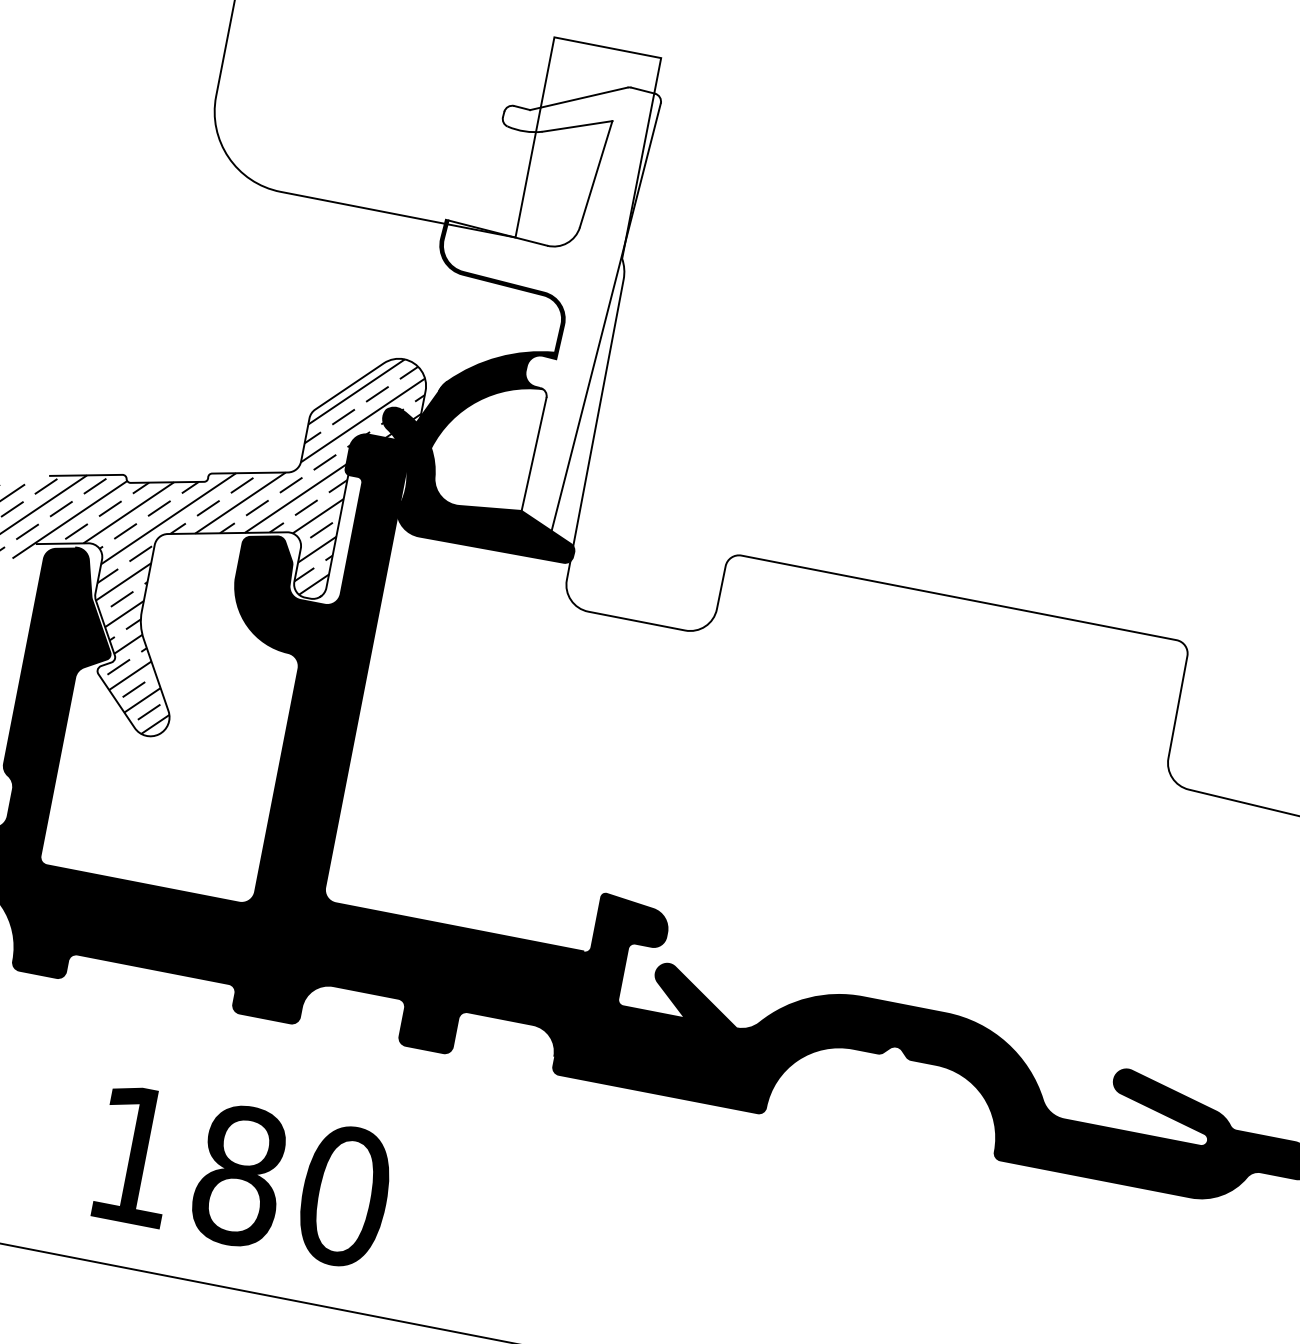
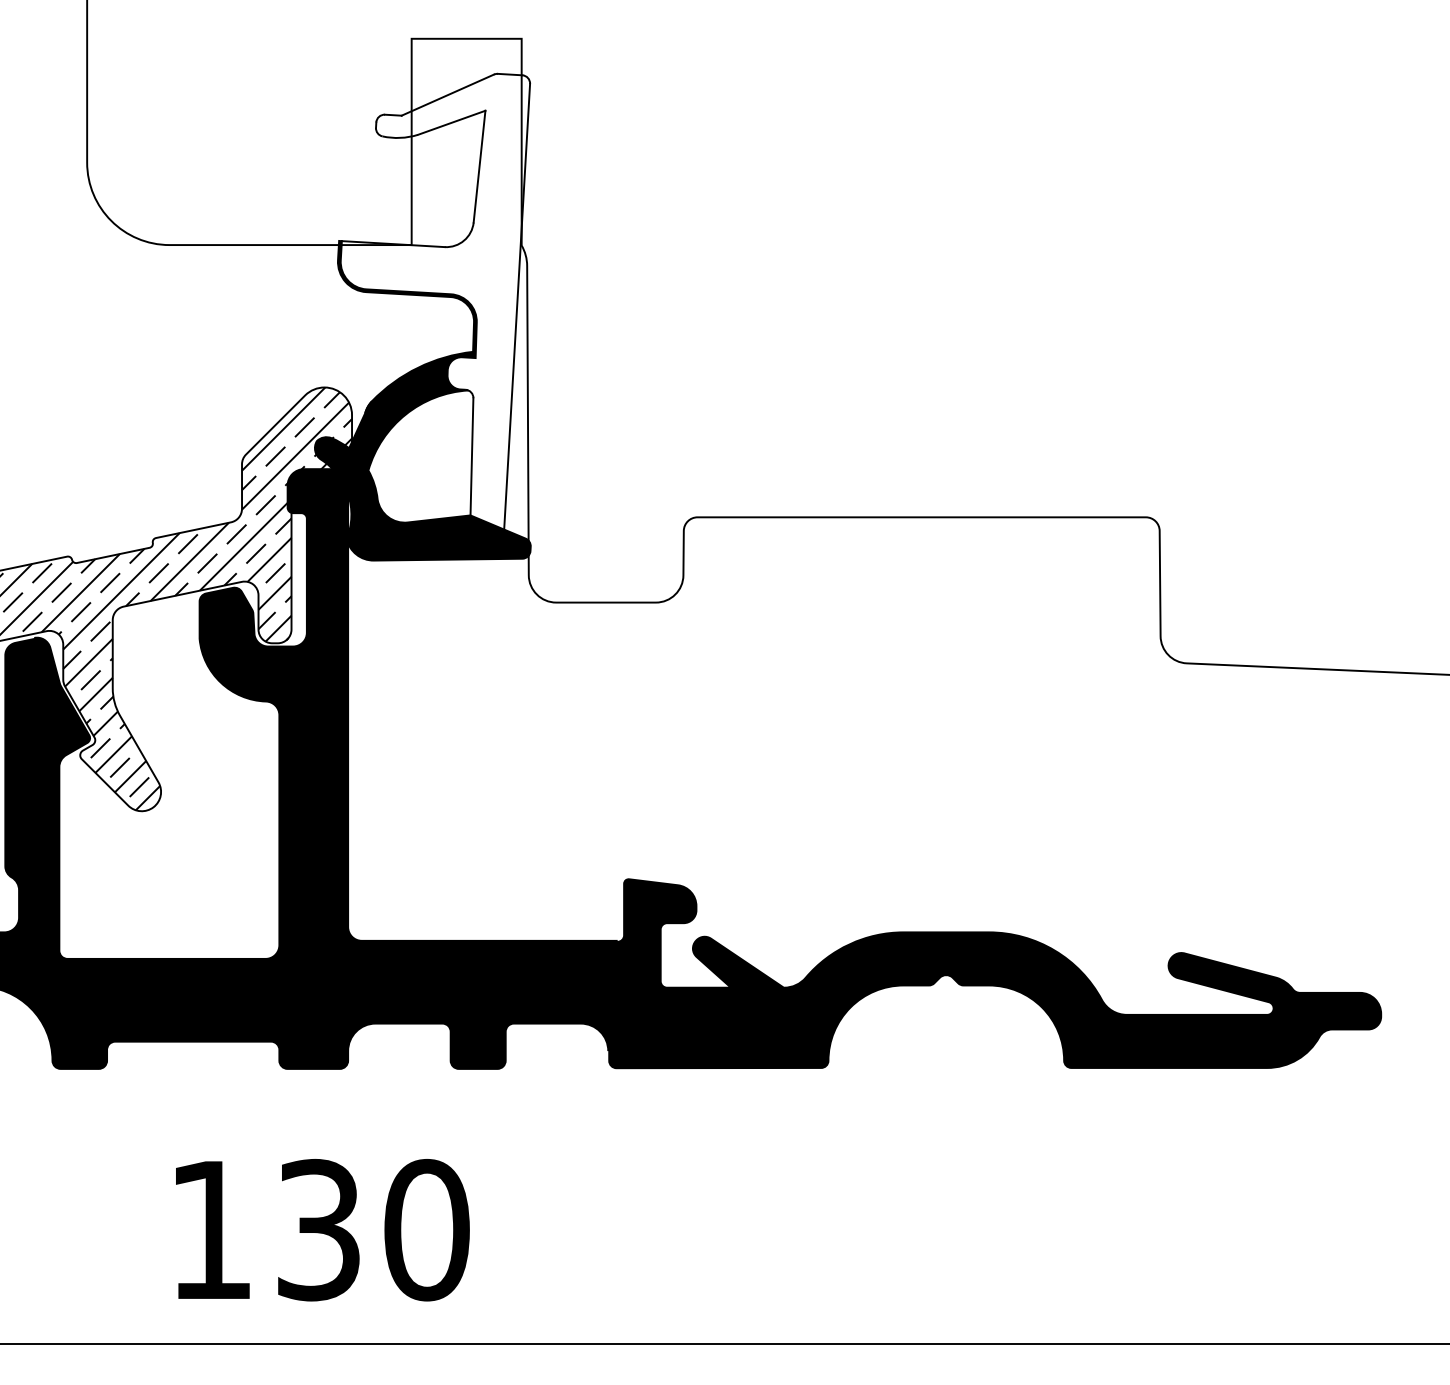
text: (239, 1175) -> (318, 1229), 180 -> 130

